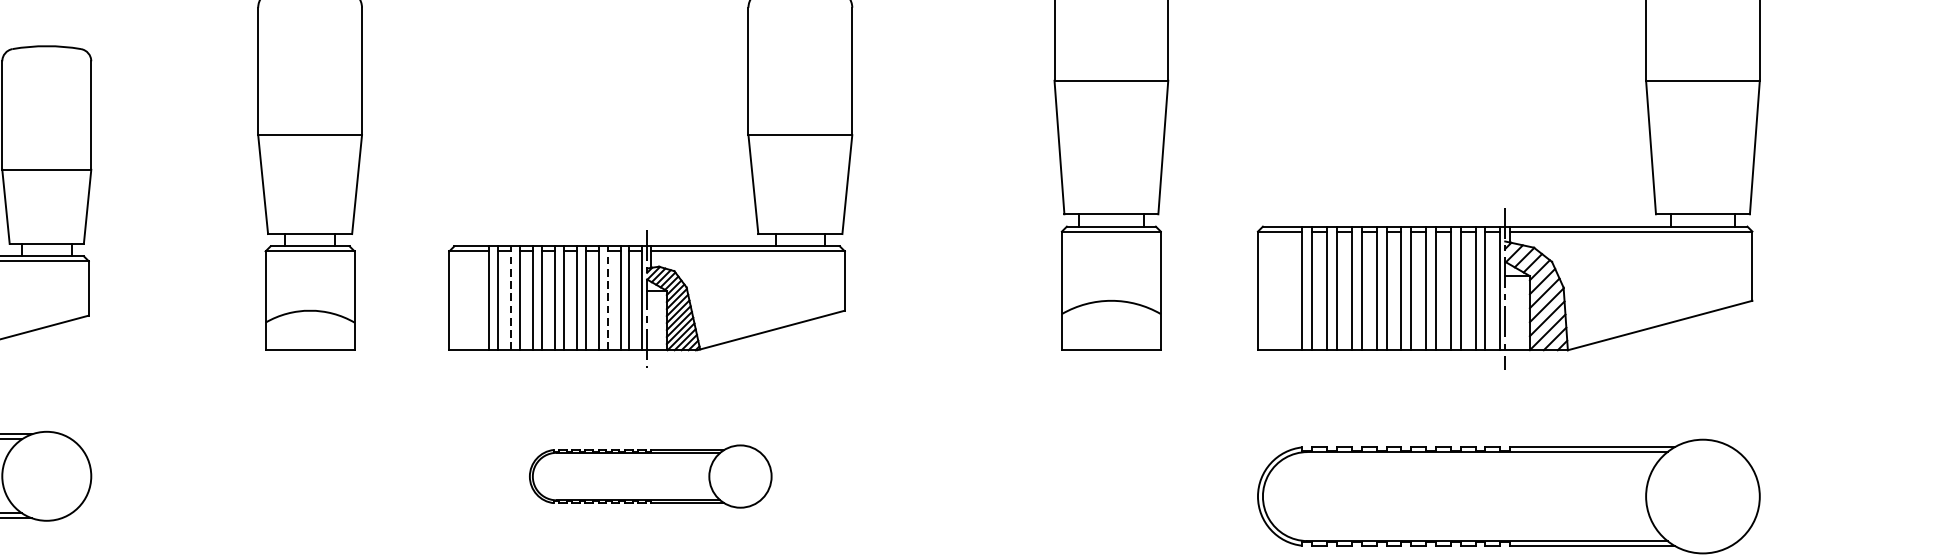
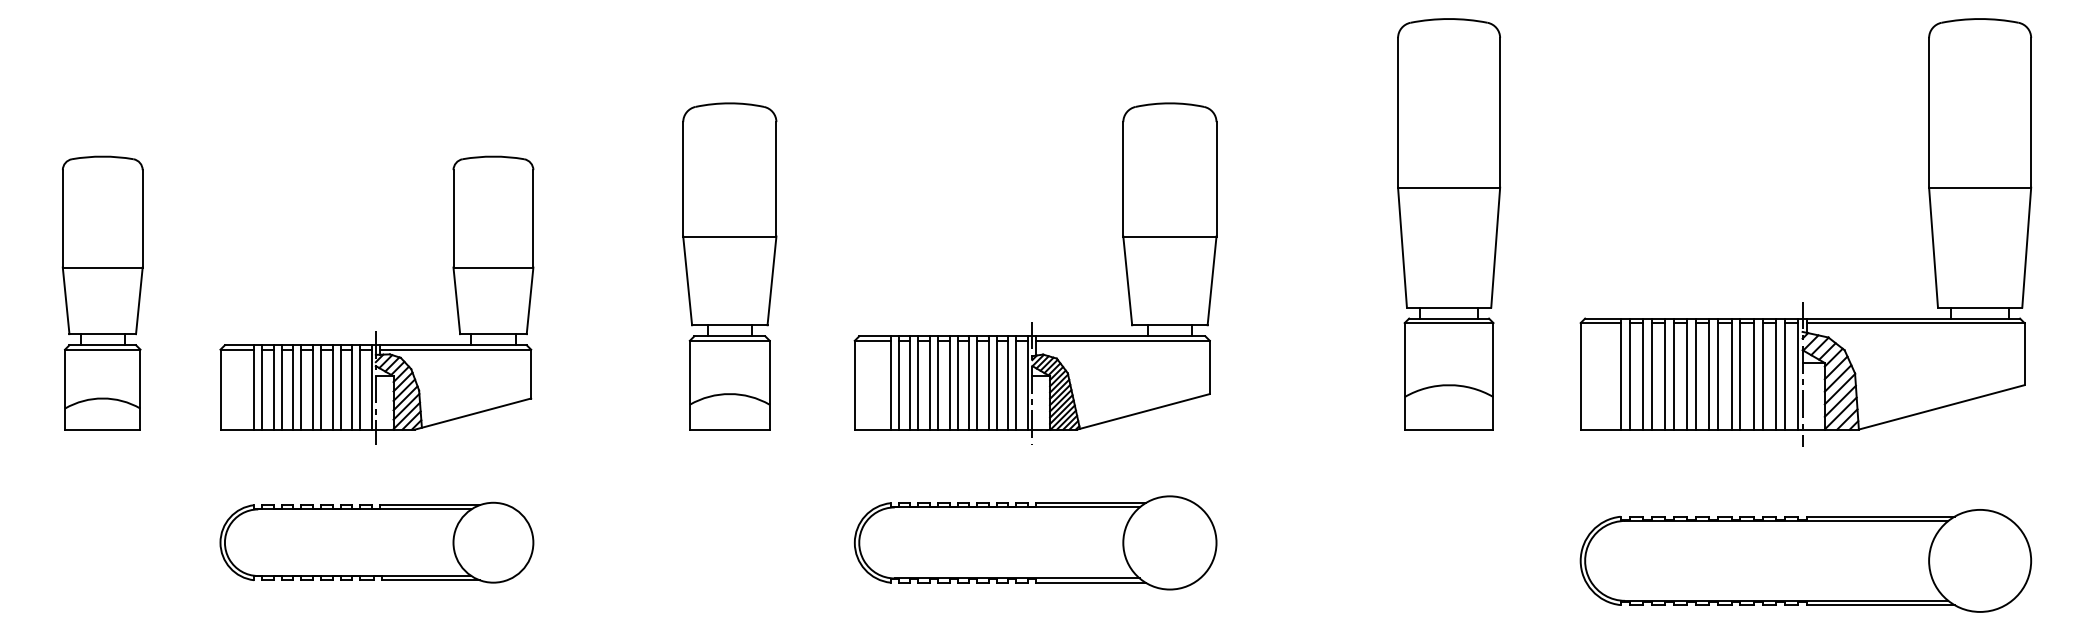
line: (511, 297) -> (910, 382), dashed -> solid
line: (607, 297) -> (996, 382), dashed -> solid
part: (650, 476) -> (1035, 542), size x1.67

